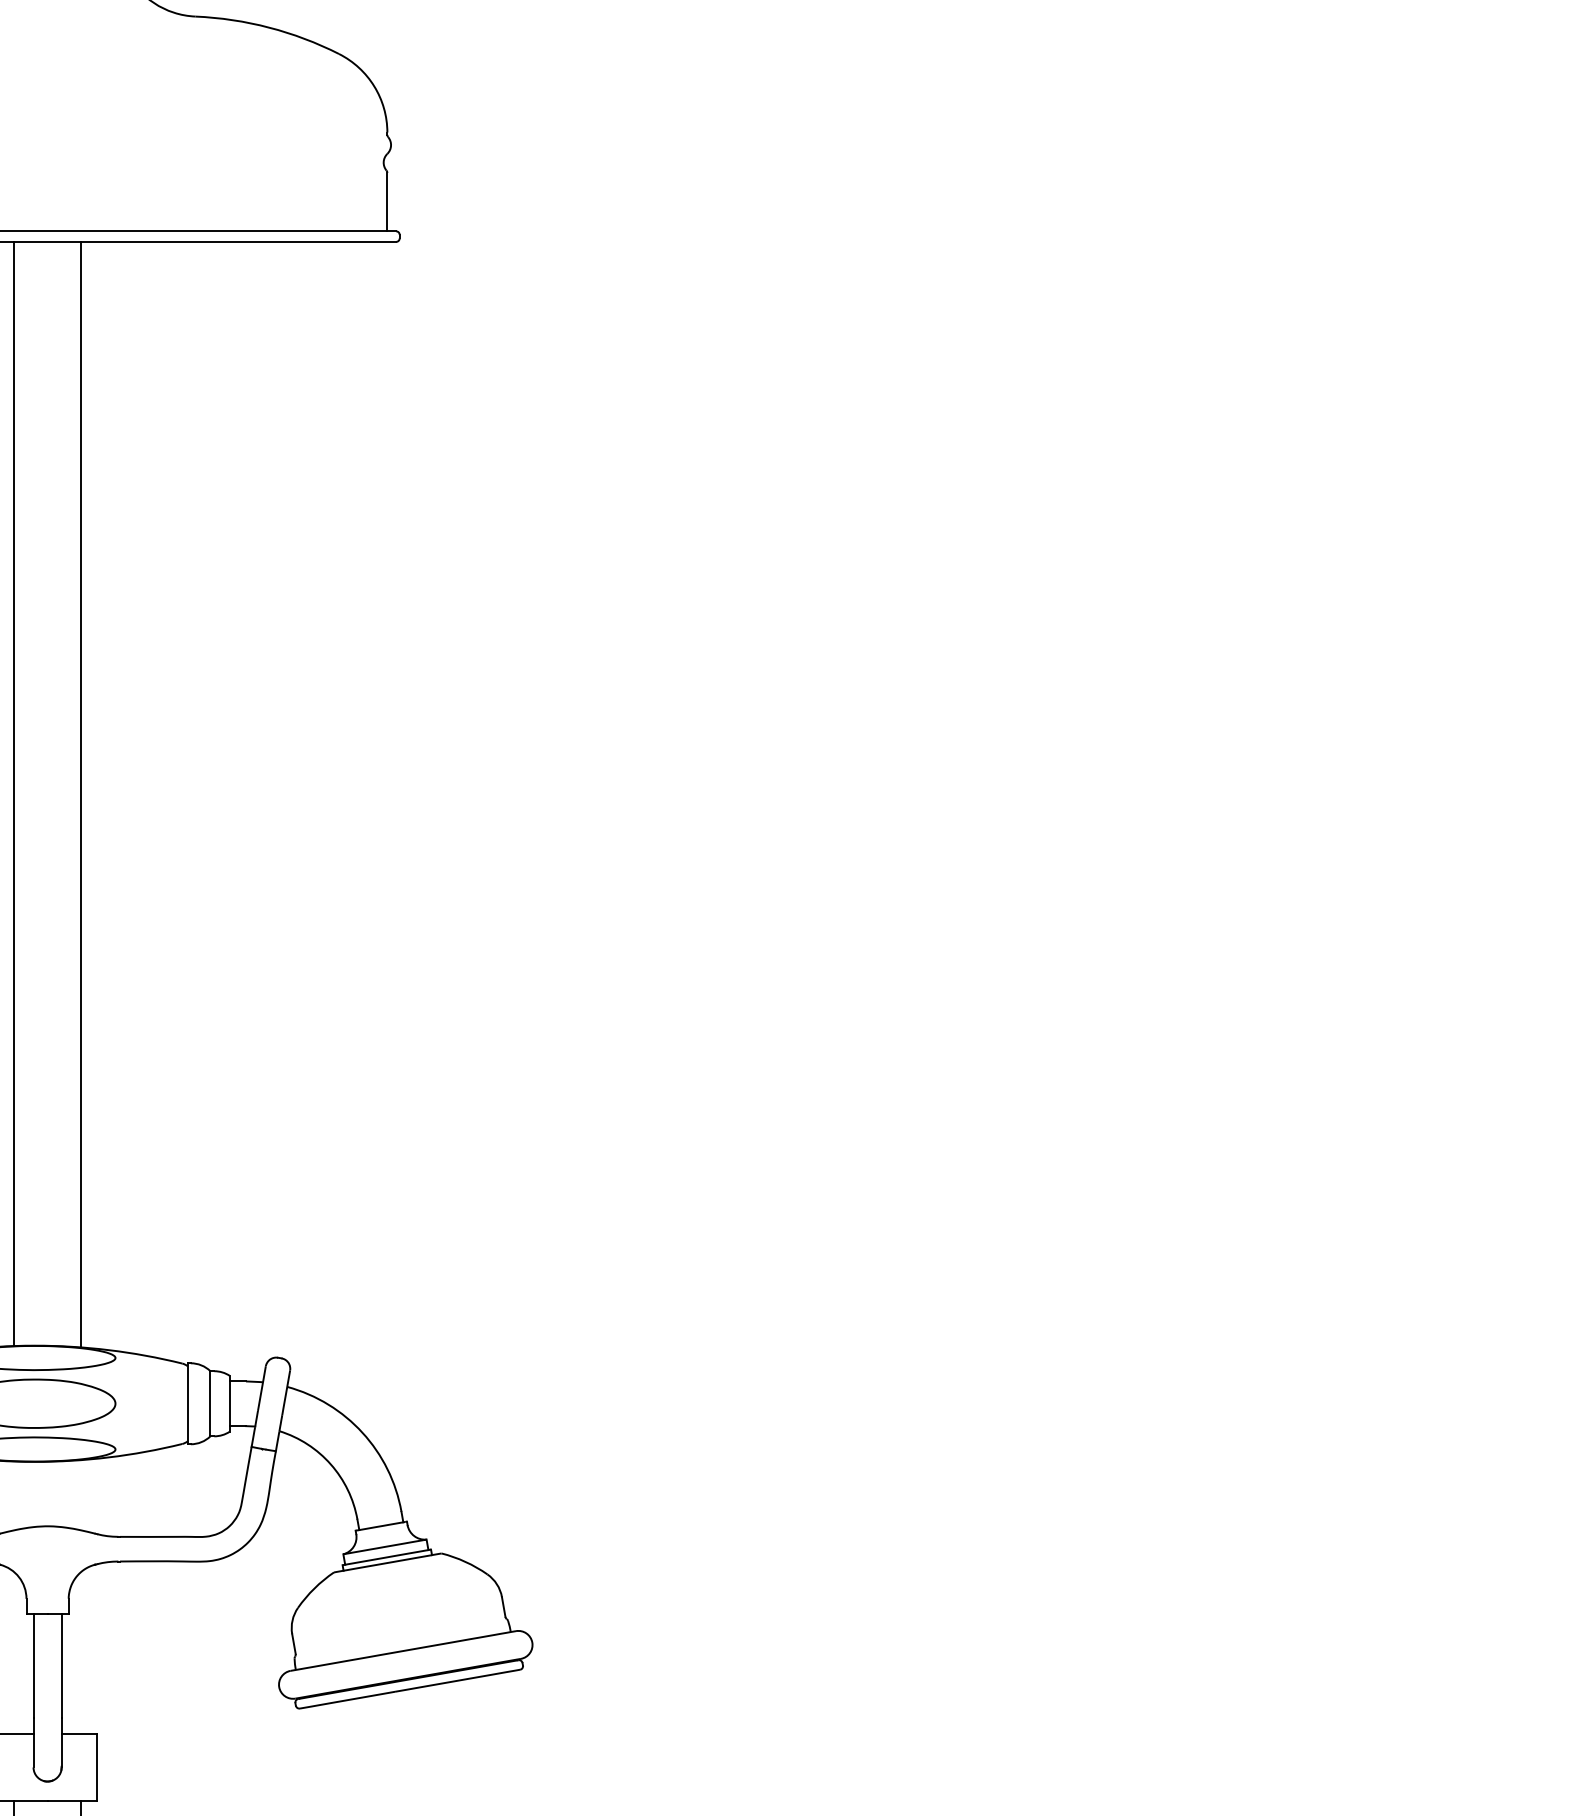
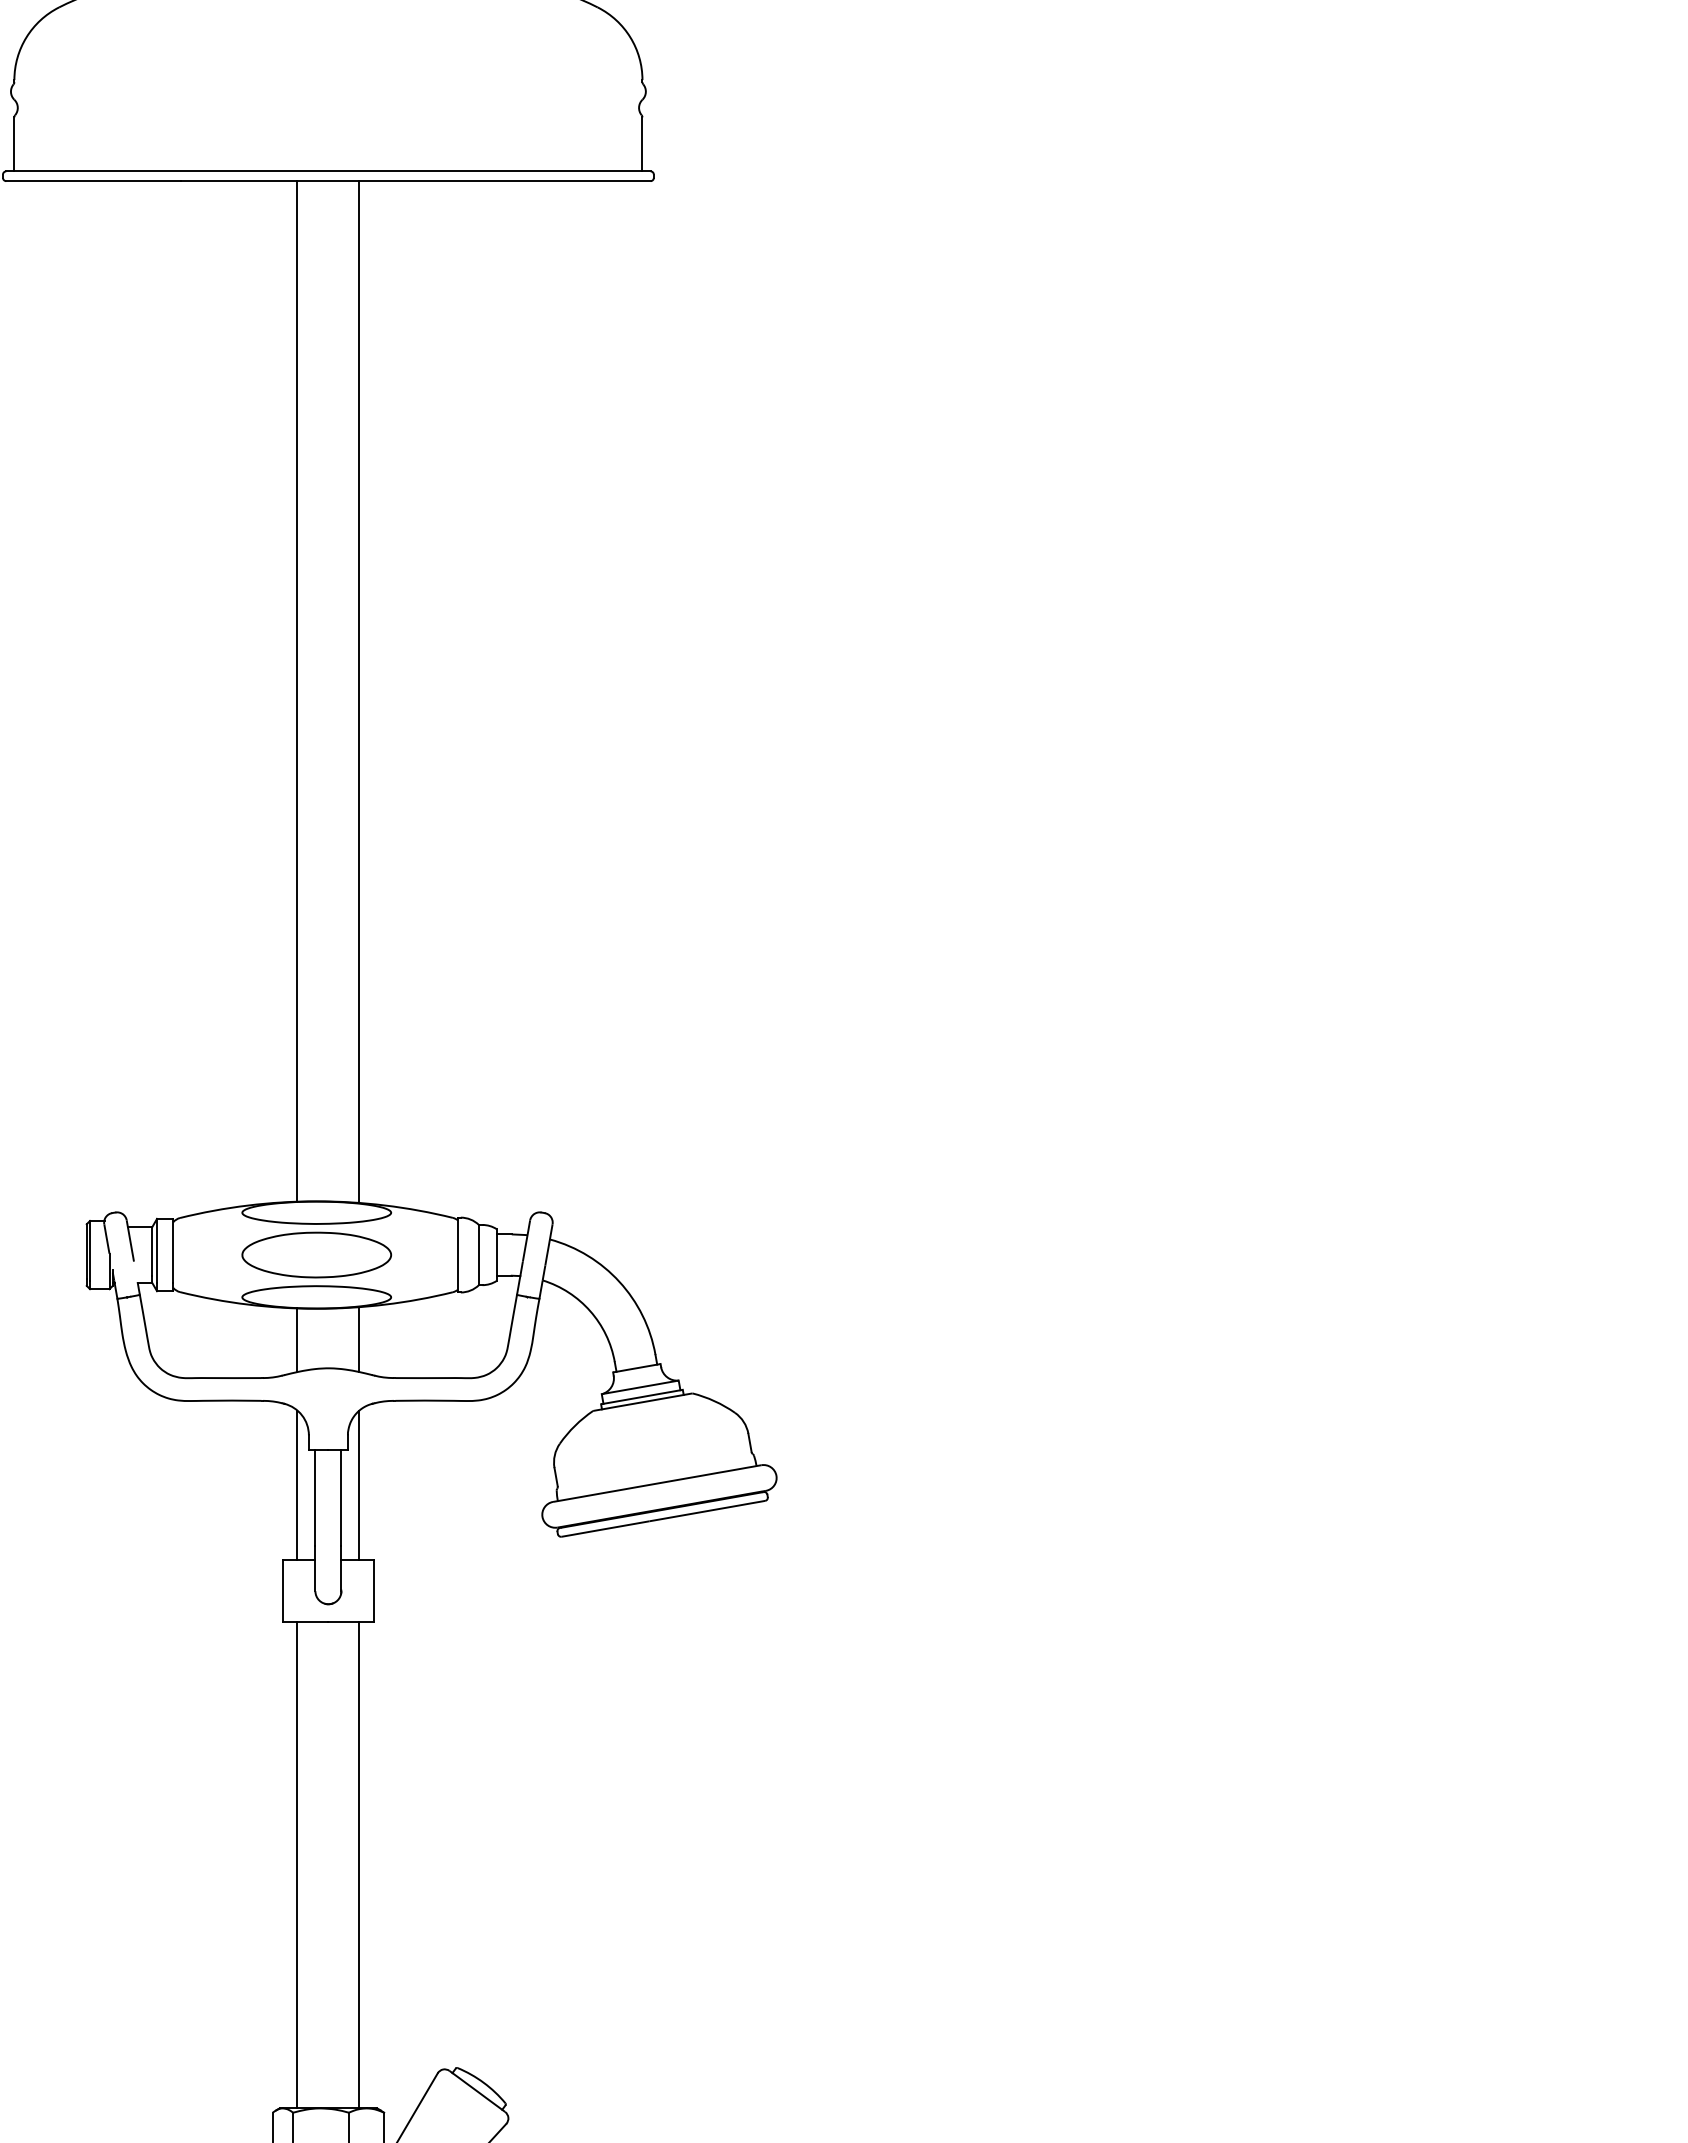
line: (81, 1495) -> (359, 1339), added
line: (14, 1496) -> (297, 1340), added
line: (14, 1653) -> (297, 1485), added
line: (81, 1653) -> (359, 1485), added

